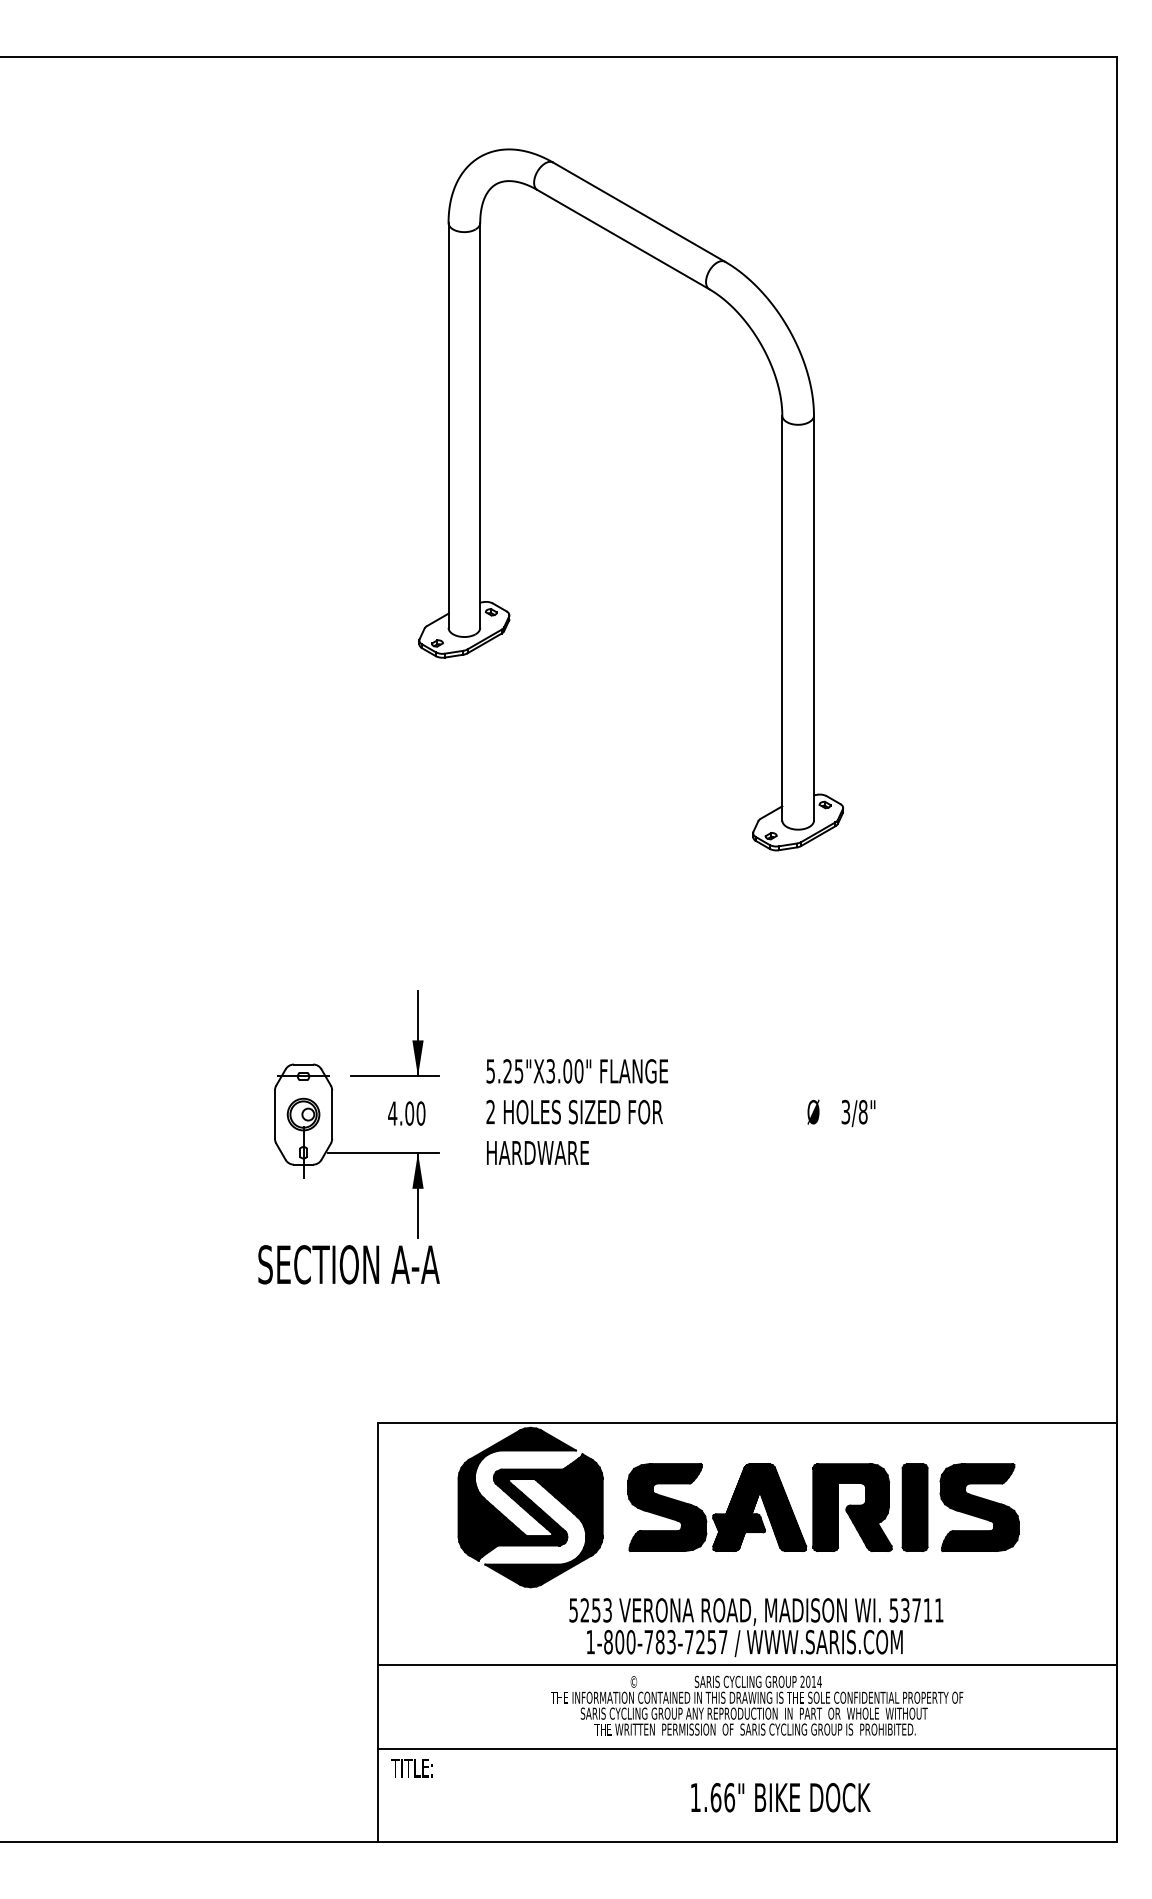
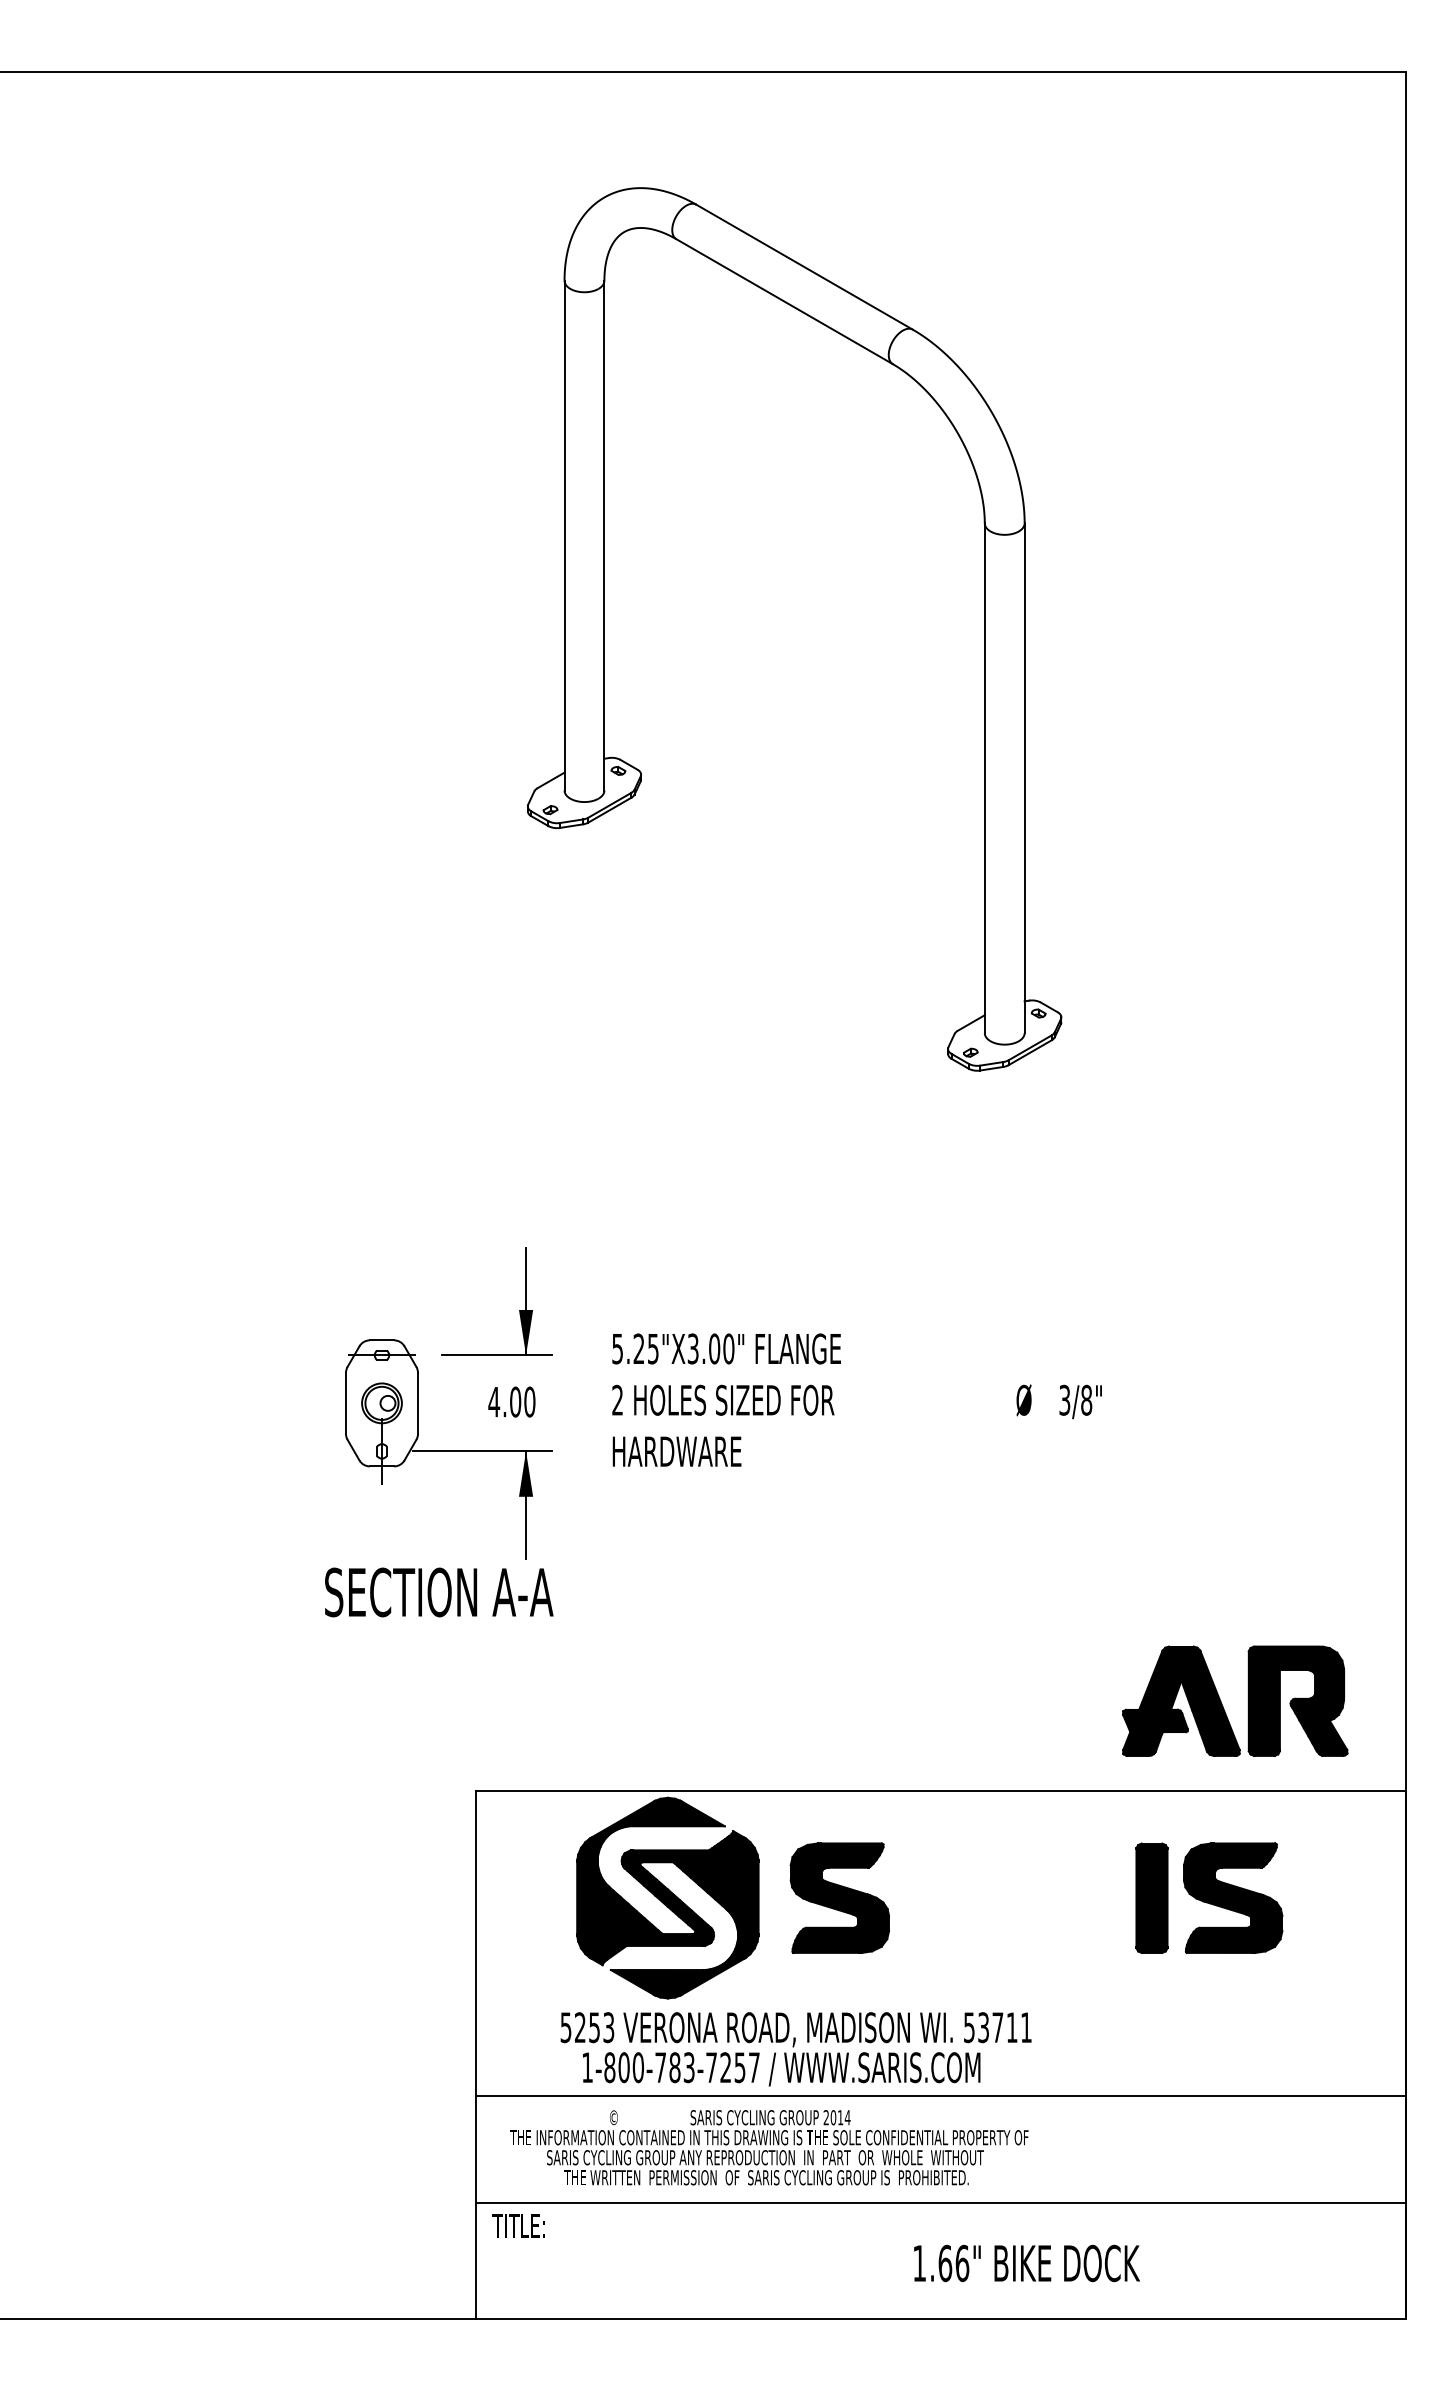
part: (812, 1507) -> (1247, 1700), moved
text: (755, 1627) -> (795, 2049), moved
text: (757, 1705) -> (769, 2147), moved
text: (780, 1797) -> (1026, 2263), moved

